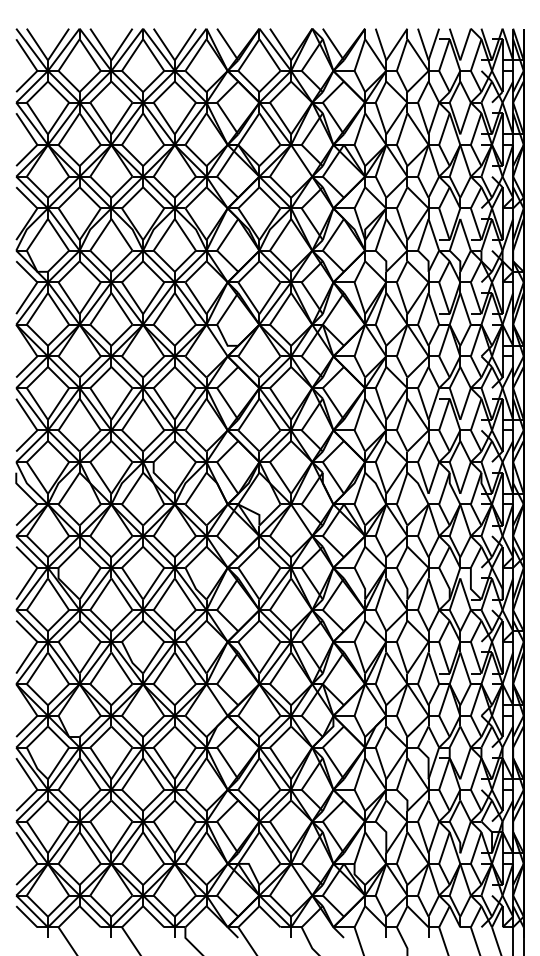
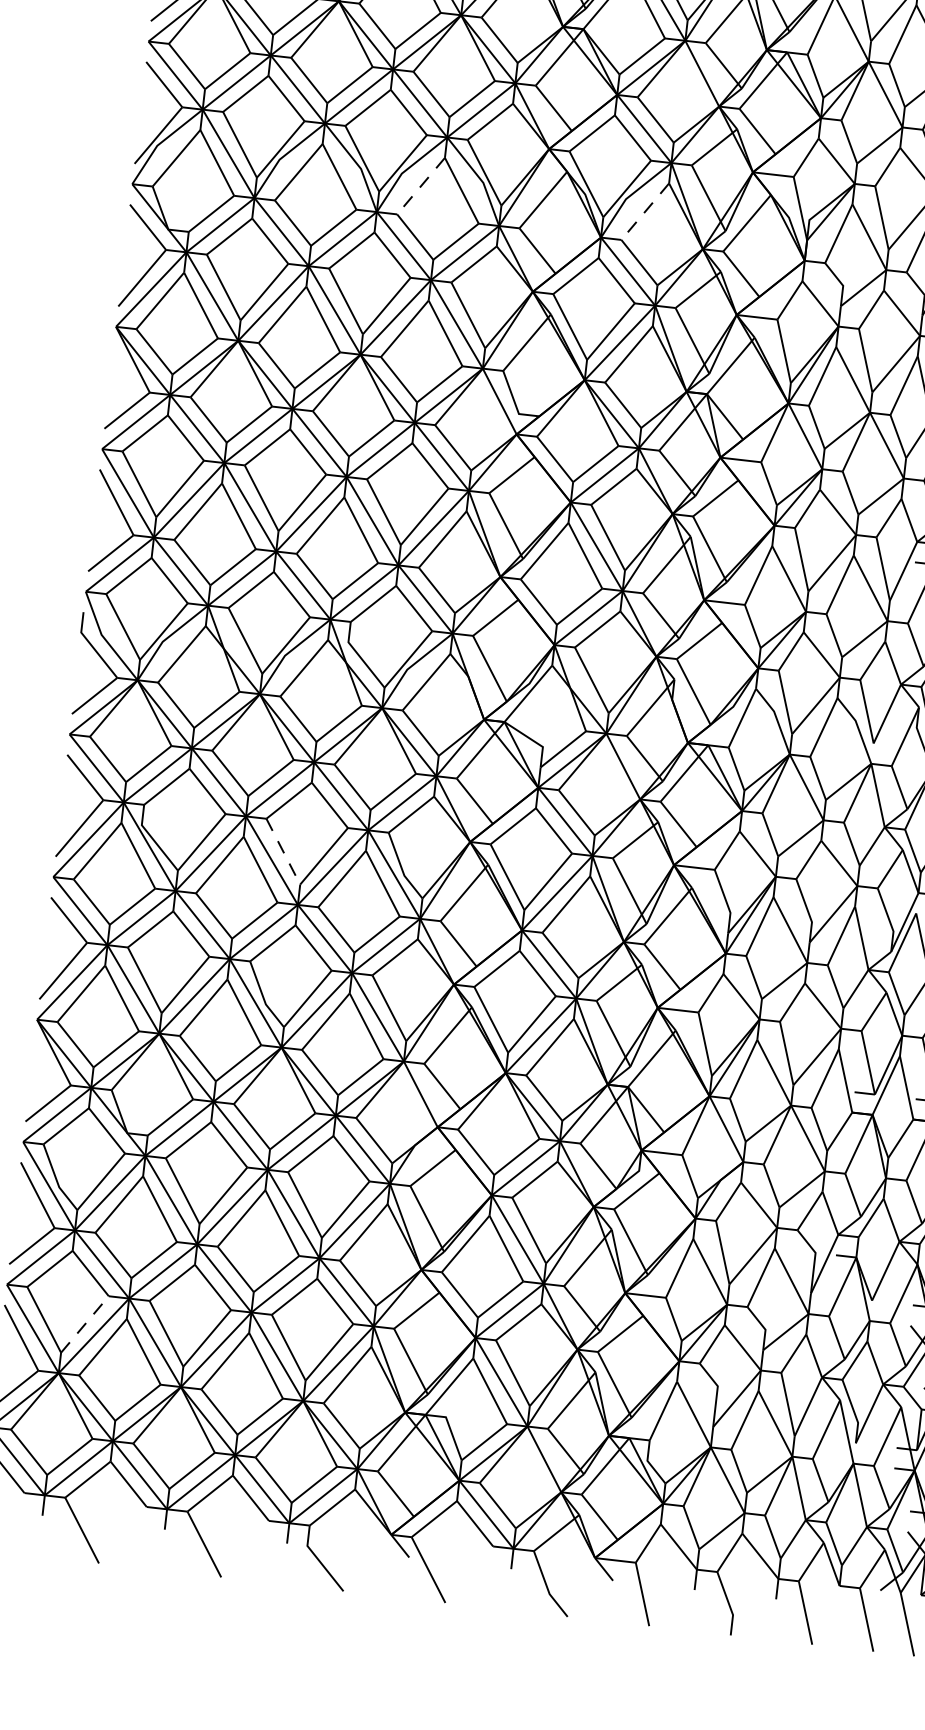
line: (164, 235) -> (421, 187), solid -> dashed
line: (280, 235) -> (644, 212), solid -> dashed
line: (132, 584) -> (283, 853), solid -> dashed
line: (58, 837) -> (84, 1324), solid -> dashed

